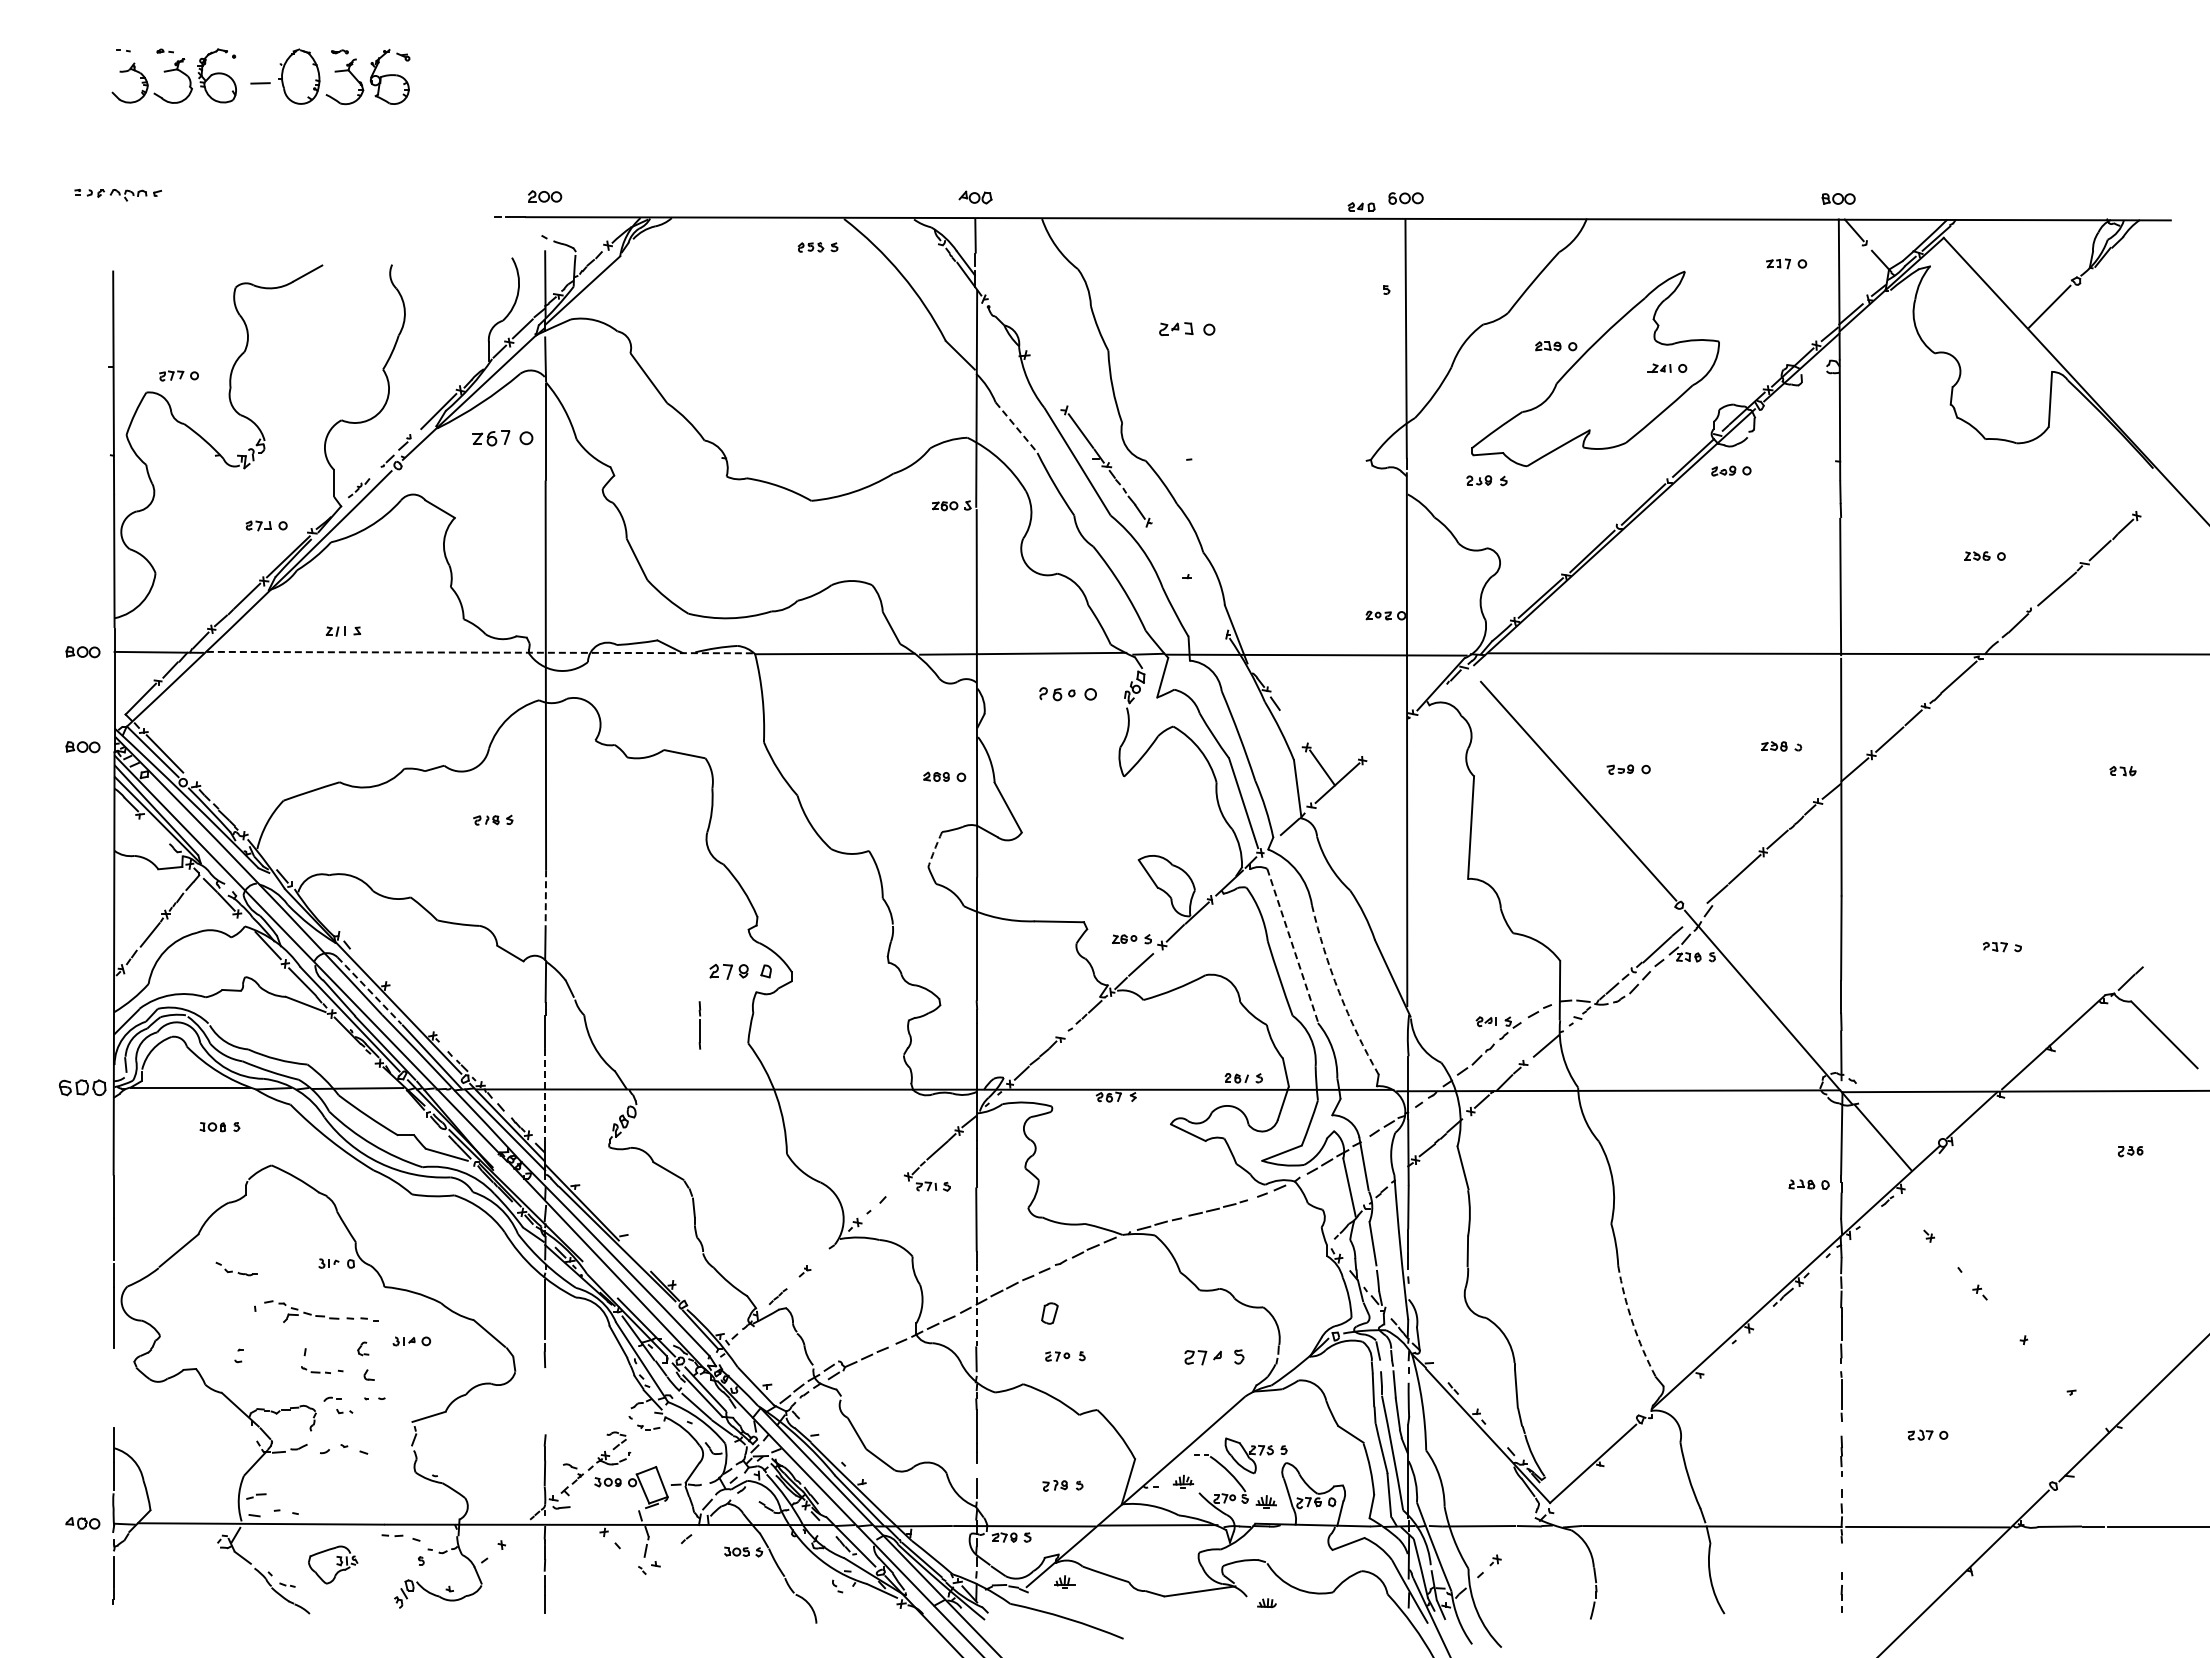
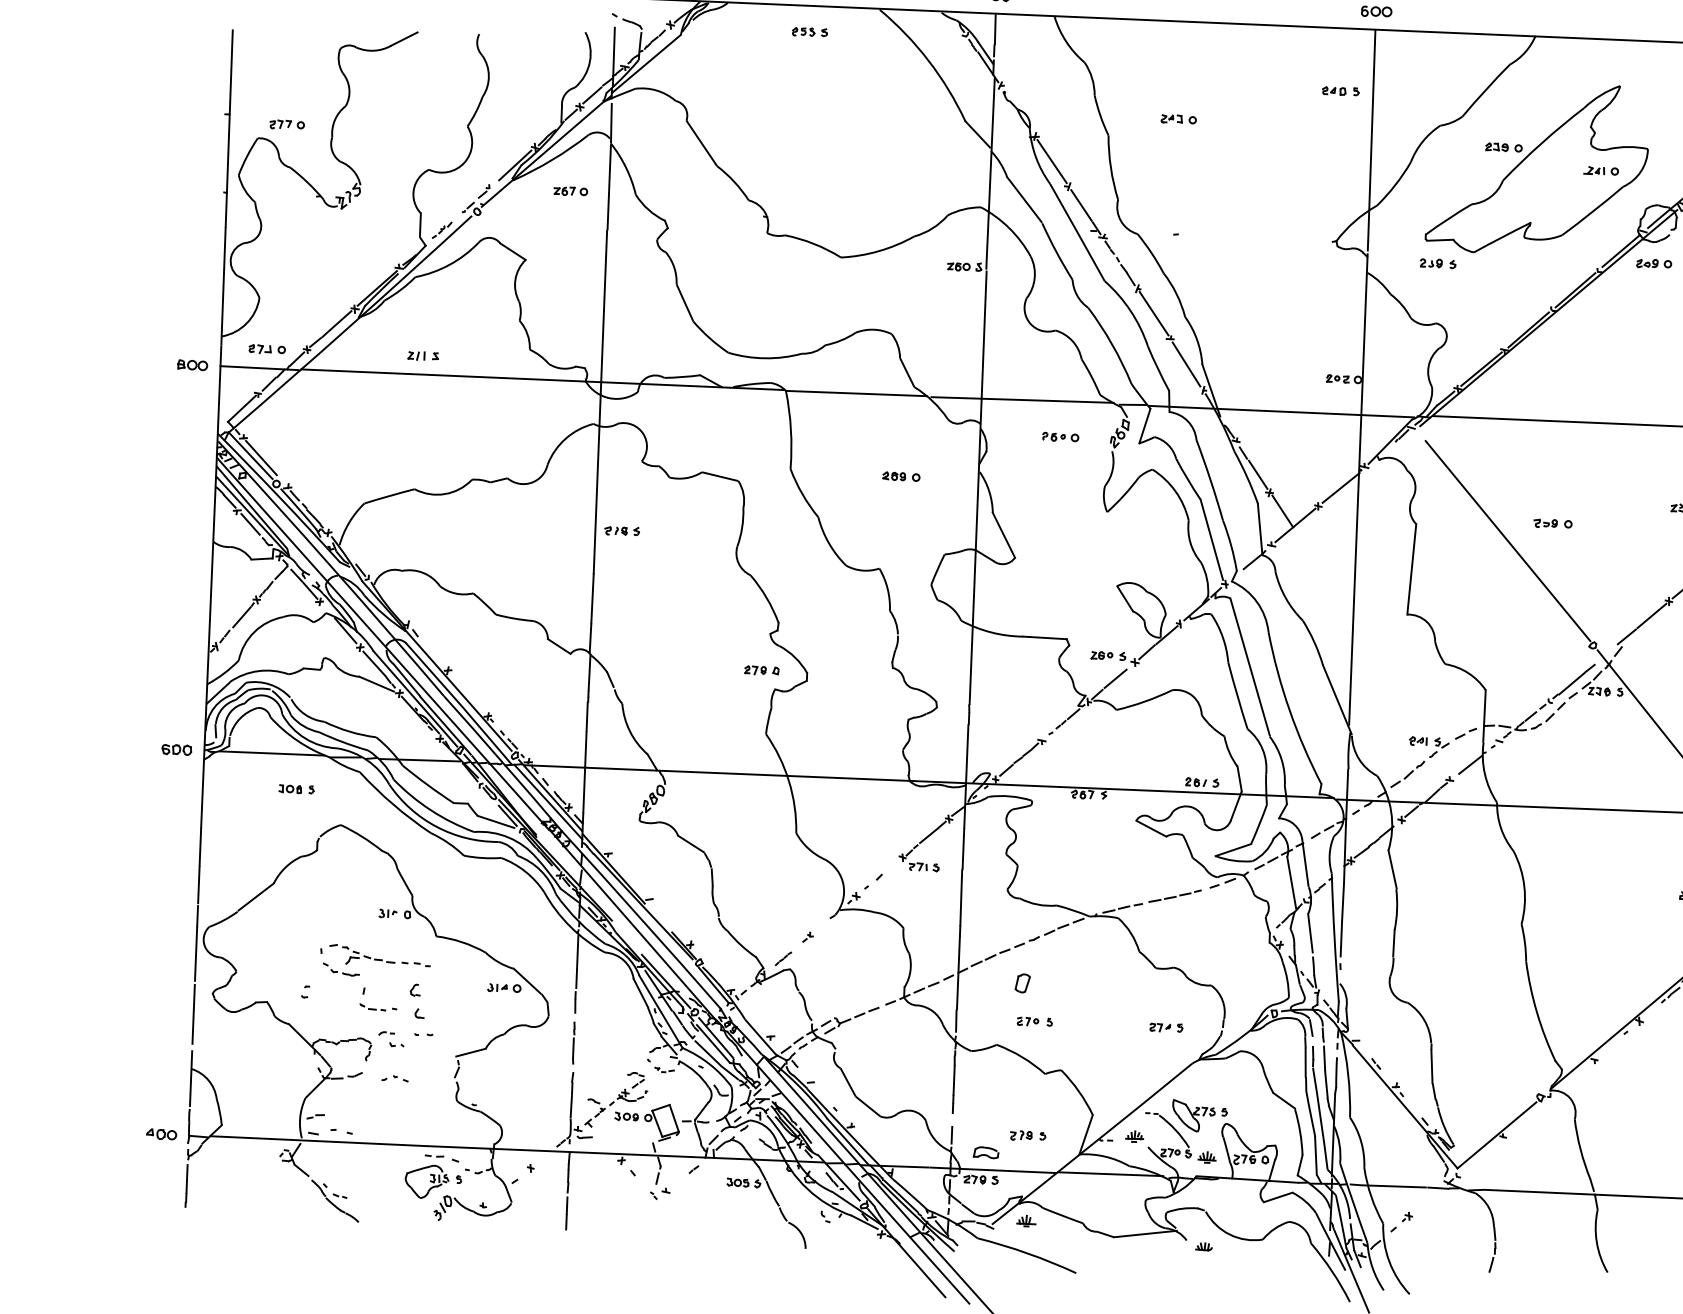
part: (1361, 206) -> (1334, 90), moved
part: (817, 247) -> (809, 32), moved
part: (1186, 329) -> (1178, 119), size x0.71
line: (1045, 382) -> (1051, 161), added
line: (1016, 427) -> (1024, 200), dashed -> solid
part: (502, 438) -> (570, 191), size x0.62
part: (266, 525) -> (267, 349), moved
line: (1167, 550) -> (1153, 313), added
line: (1206, 605) -> (1186, 363), added
line: (479, 652) -> (542, 379), dashed -> solid
part: (1067, 693) -> (1060, 436), size x0.71
line: (1293, 727) -> (1258, 474), added
line: (1387, 738) -> (1341, 487), added
part: (82, 747) -> (188, 449), removed
part: (944, 776) -> (901, 476), moved
part: (493, 819) -> (622, 530), moved
line: (155, 829) -> (250, 524), added
arc: (934, 849) -> (937, 569), dashed -> solid
line: (545, 898) -> (592, 599), dashed -> solid
line: (1292, 945) -> (1249, 667), dashed -> solid
part: (740, 971) -> (761, 670), size x0.62
line: (369, 991) -> (433, 674), dashed -> solid
arc: (1339, 992) -> (1289, 710), dashed -> solid
part: (699, 1025) -> (573, 1043), moved
part: (82, 1087) -> (176, 749), size x0.71
line: (545, 1095) -> (585, 773), dashed -> solid
part: (236, 1268) -> (341, 969), moved
line: (976, 1304) -> (958, 972), dashed -> solid
arc: (1632, 1323) -> (1536, 1012), dashed -> solid
part: (411, 1341) -> (504, 988), moved
part: (1214, 1356) -> (1166, 1027), size x0.62
line: (113, 1385) -> (193, 1013), added
part: (344, 1449) -> (395, 1078), size x0.62
part: (1015, 1506) -> (985, 1152), added
part: (333, 1564) -> (427, 1181), moved

